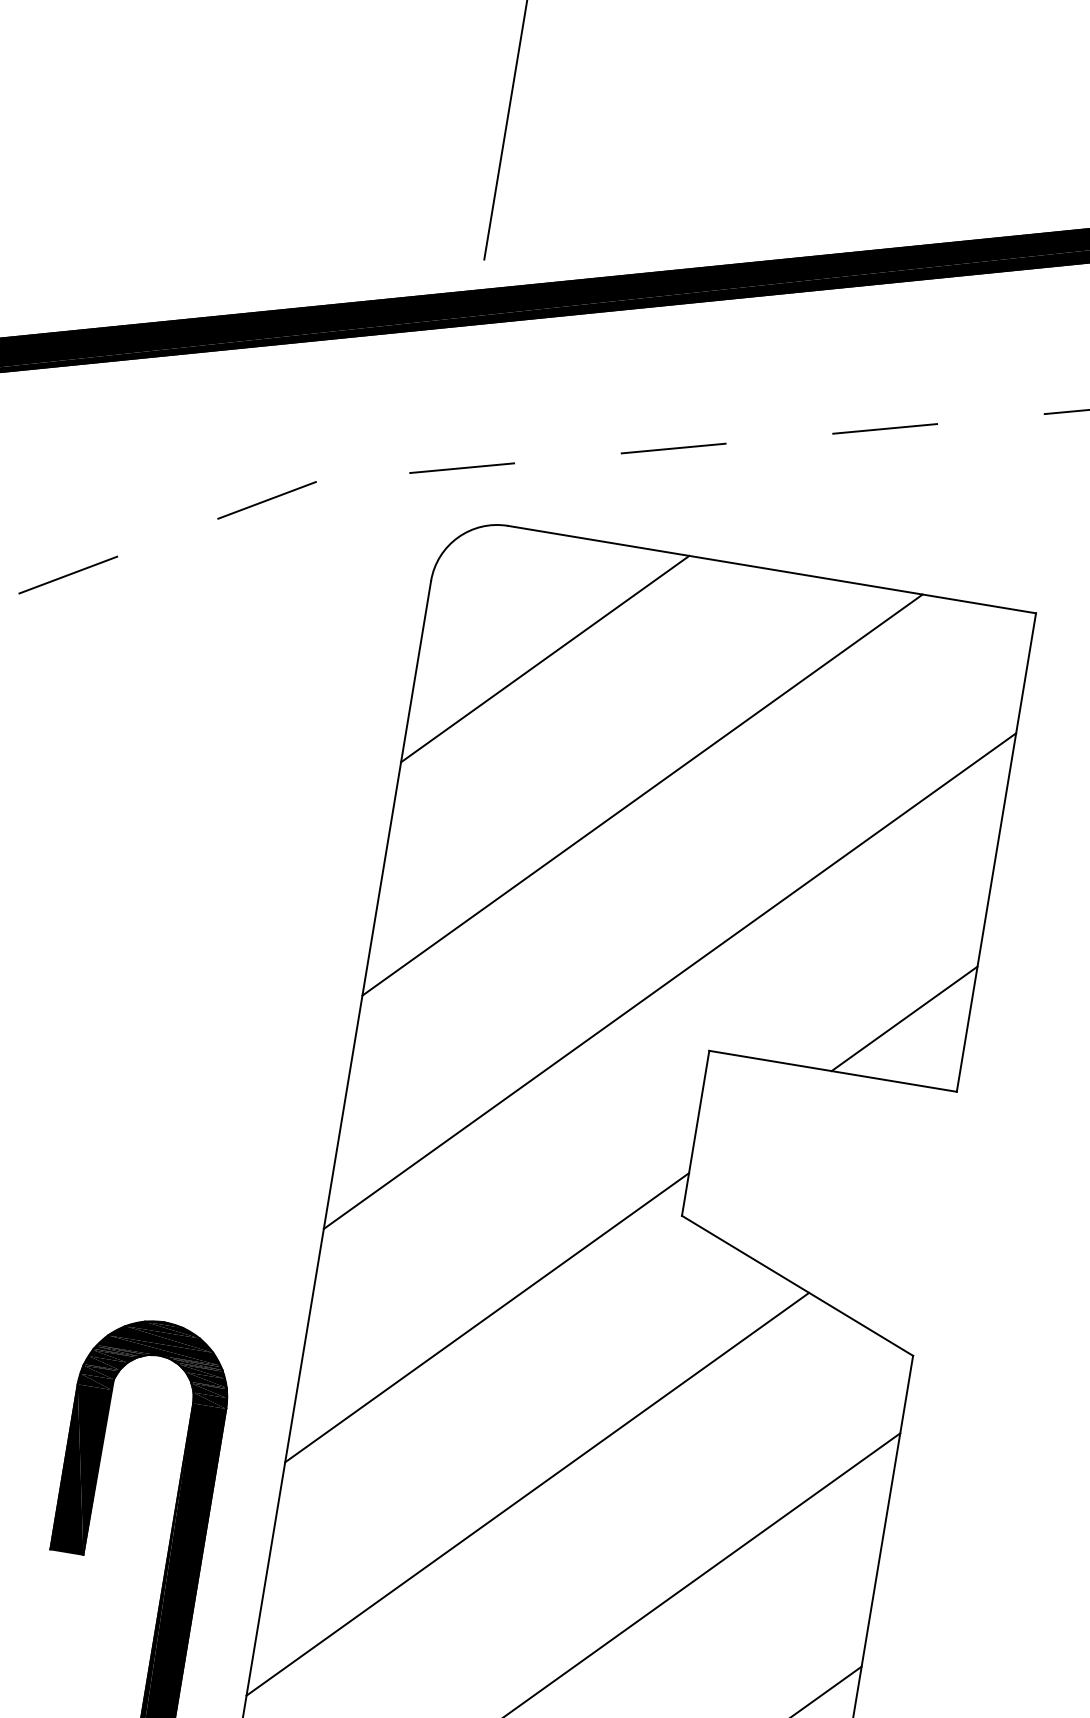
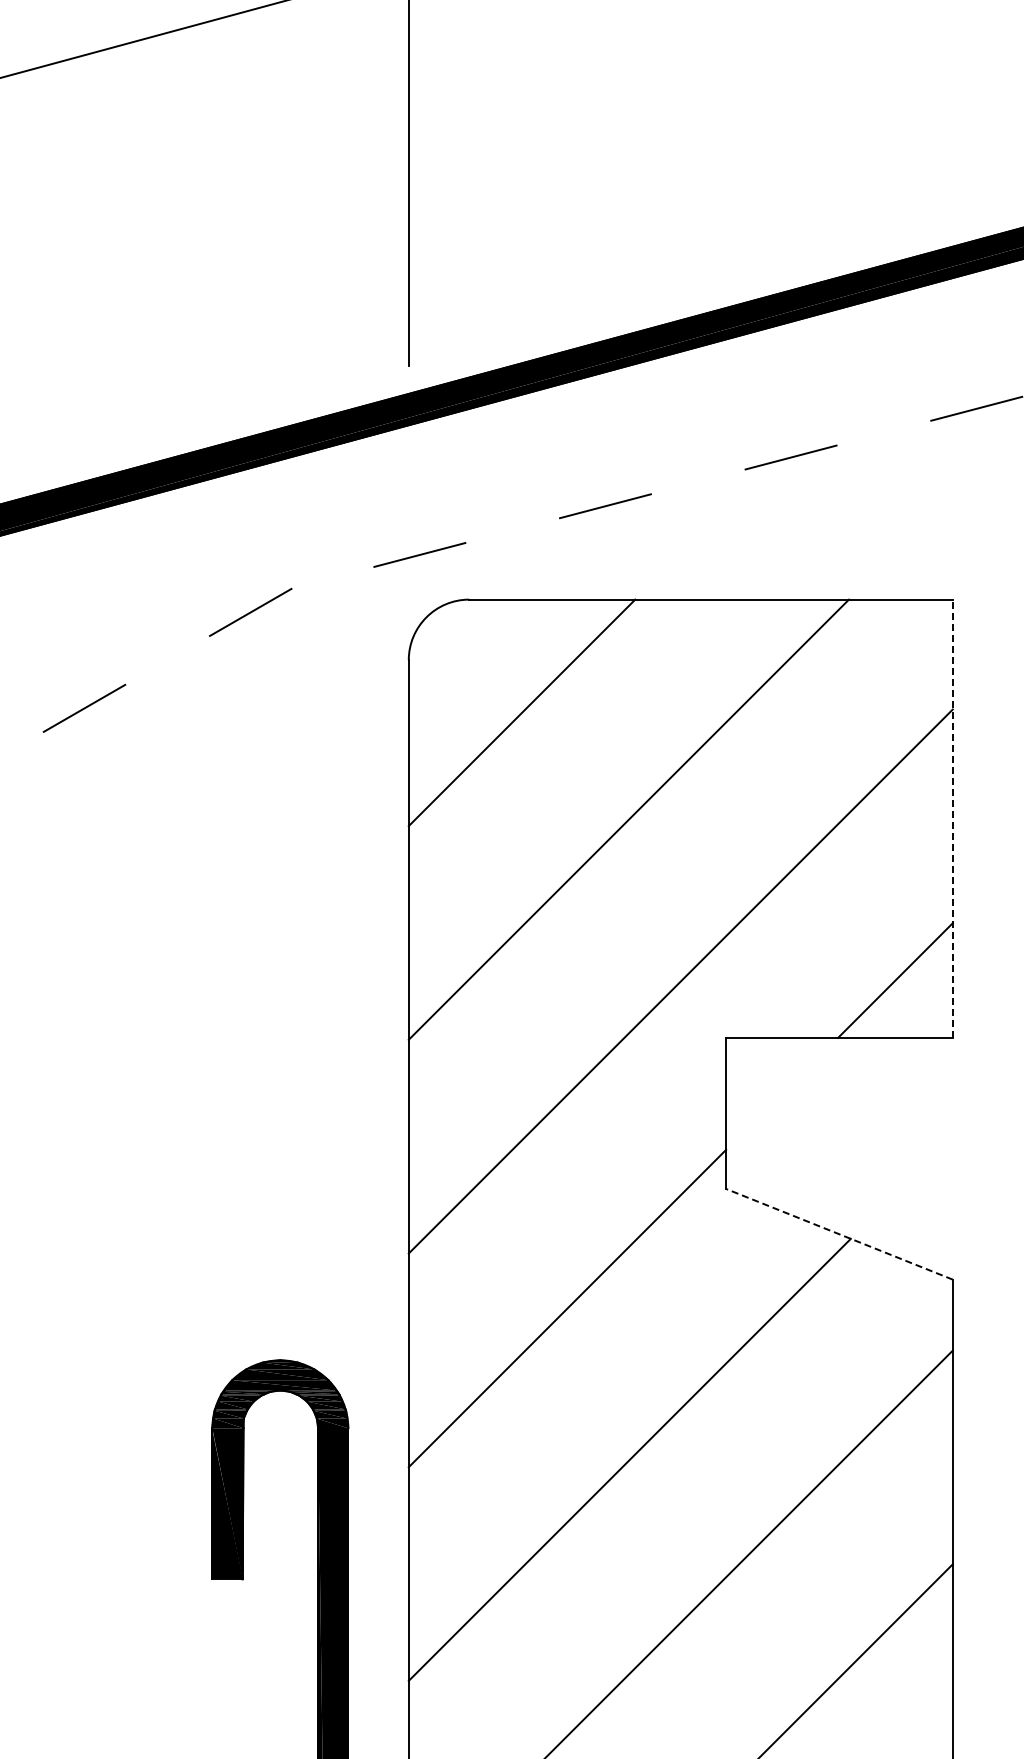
line: (996, 852) -> (952, 818), solid -> dashed
line: (796, 1285) -> (838, 1234), solid -> dashed

